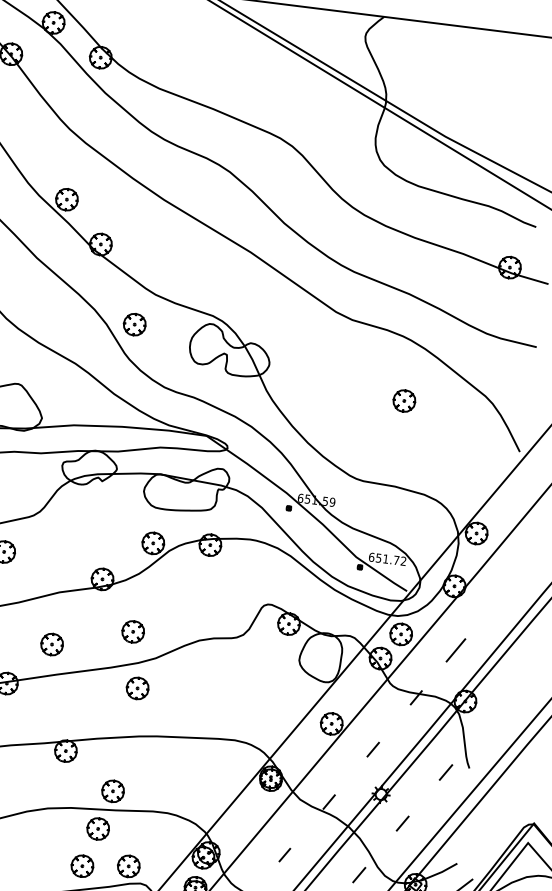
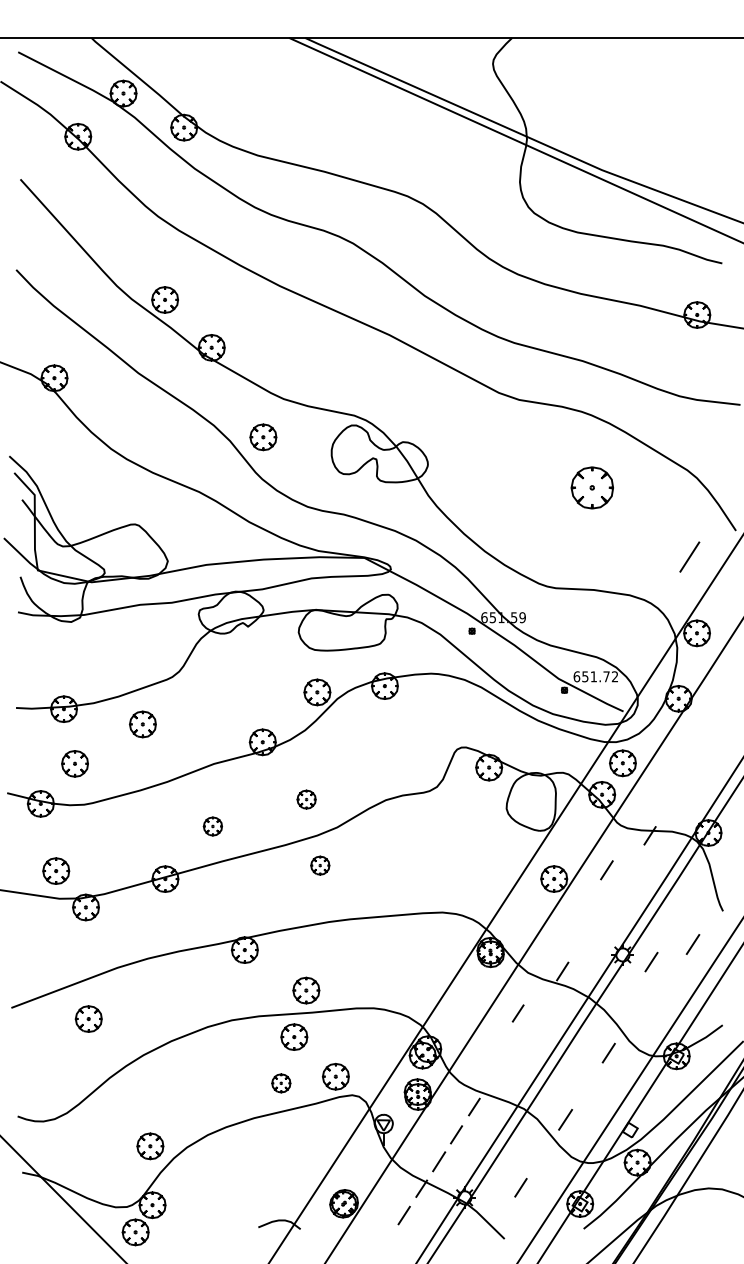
part: (404, 400) -> (592, 487), size x1.6
part: (133, 631) -> (306, 799), size x0.7
part: (51, 644) -> (212, 826), size x0.7
line: (455, 649) -> (689, 556), moved
part: (137, 688) -> (320, 865), size x0.7
line: (372, 749) -> (606, 870), moved
line: (445, 772) -> (692, 944), moved
line: (402, 823) -> (651, 961), moved
line: (284, 855) -> (517, 1013), moved
part: (82, 866) -> (281, 1083), size x0.7

